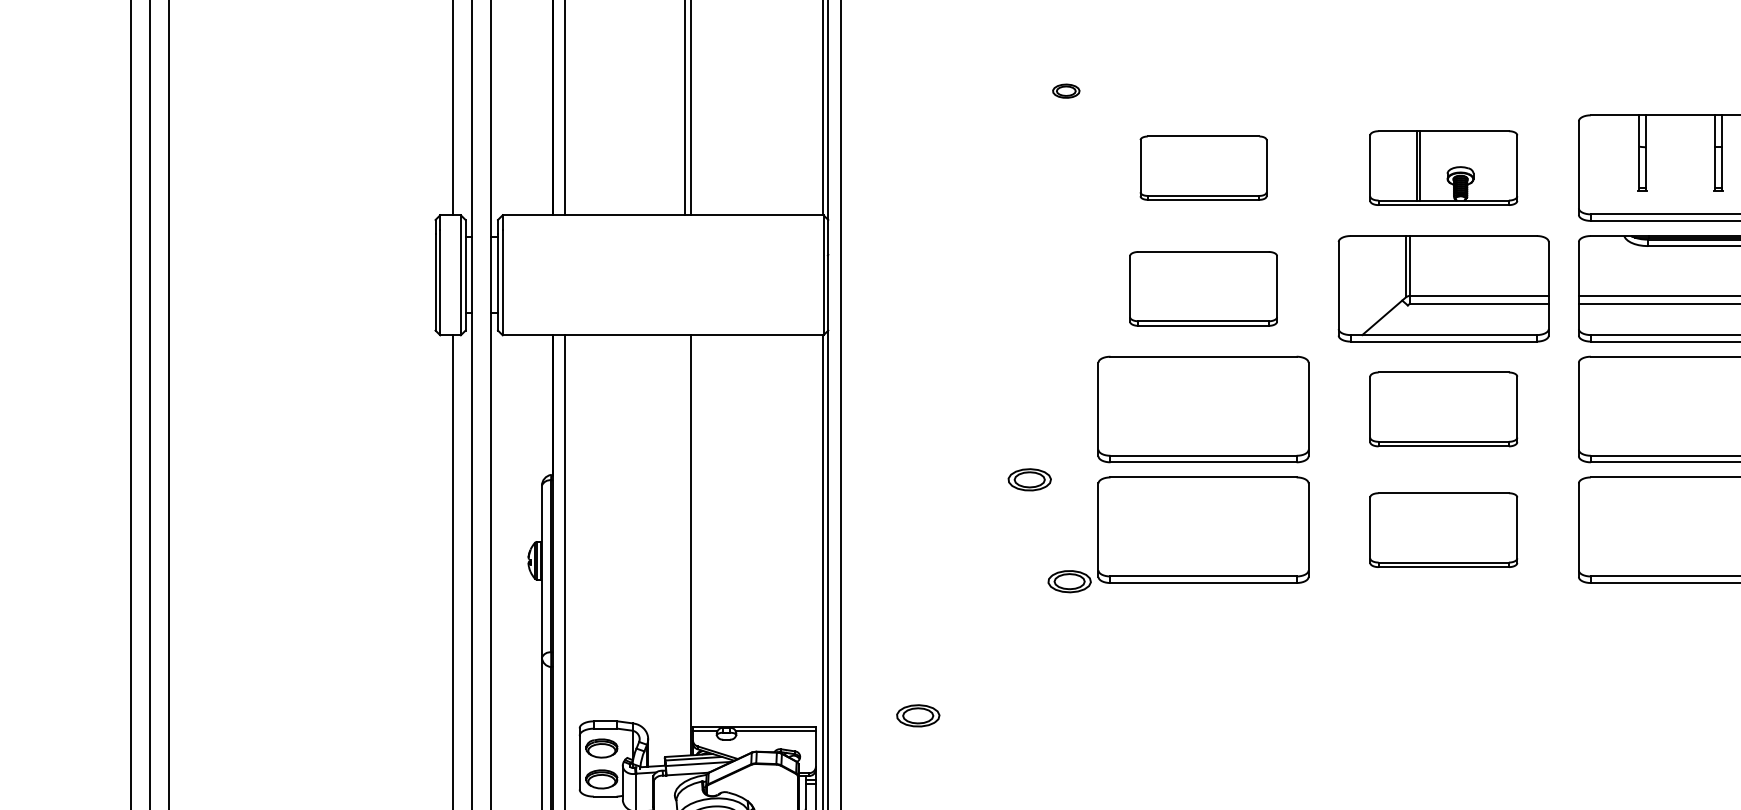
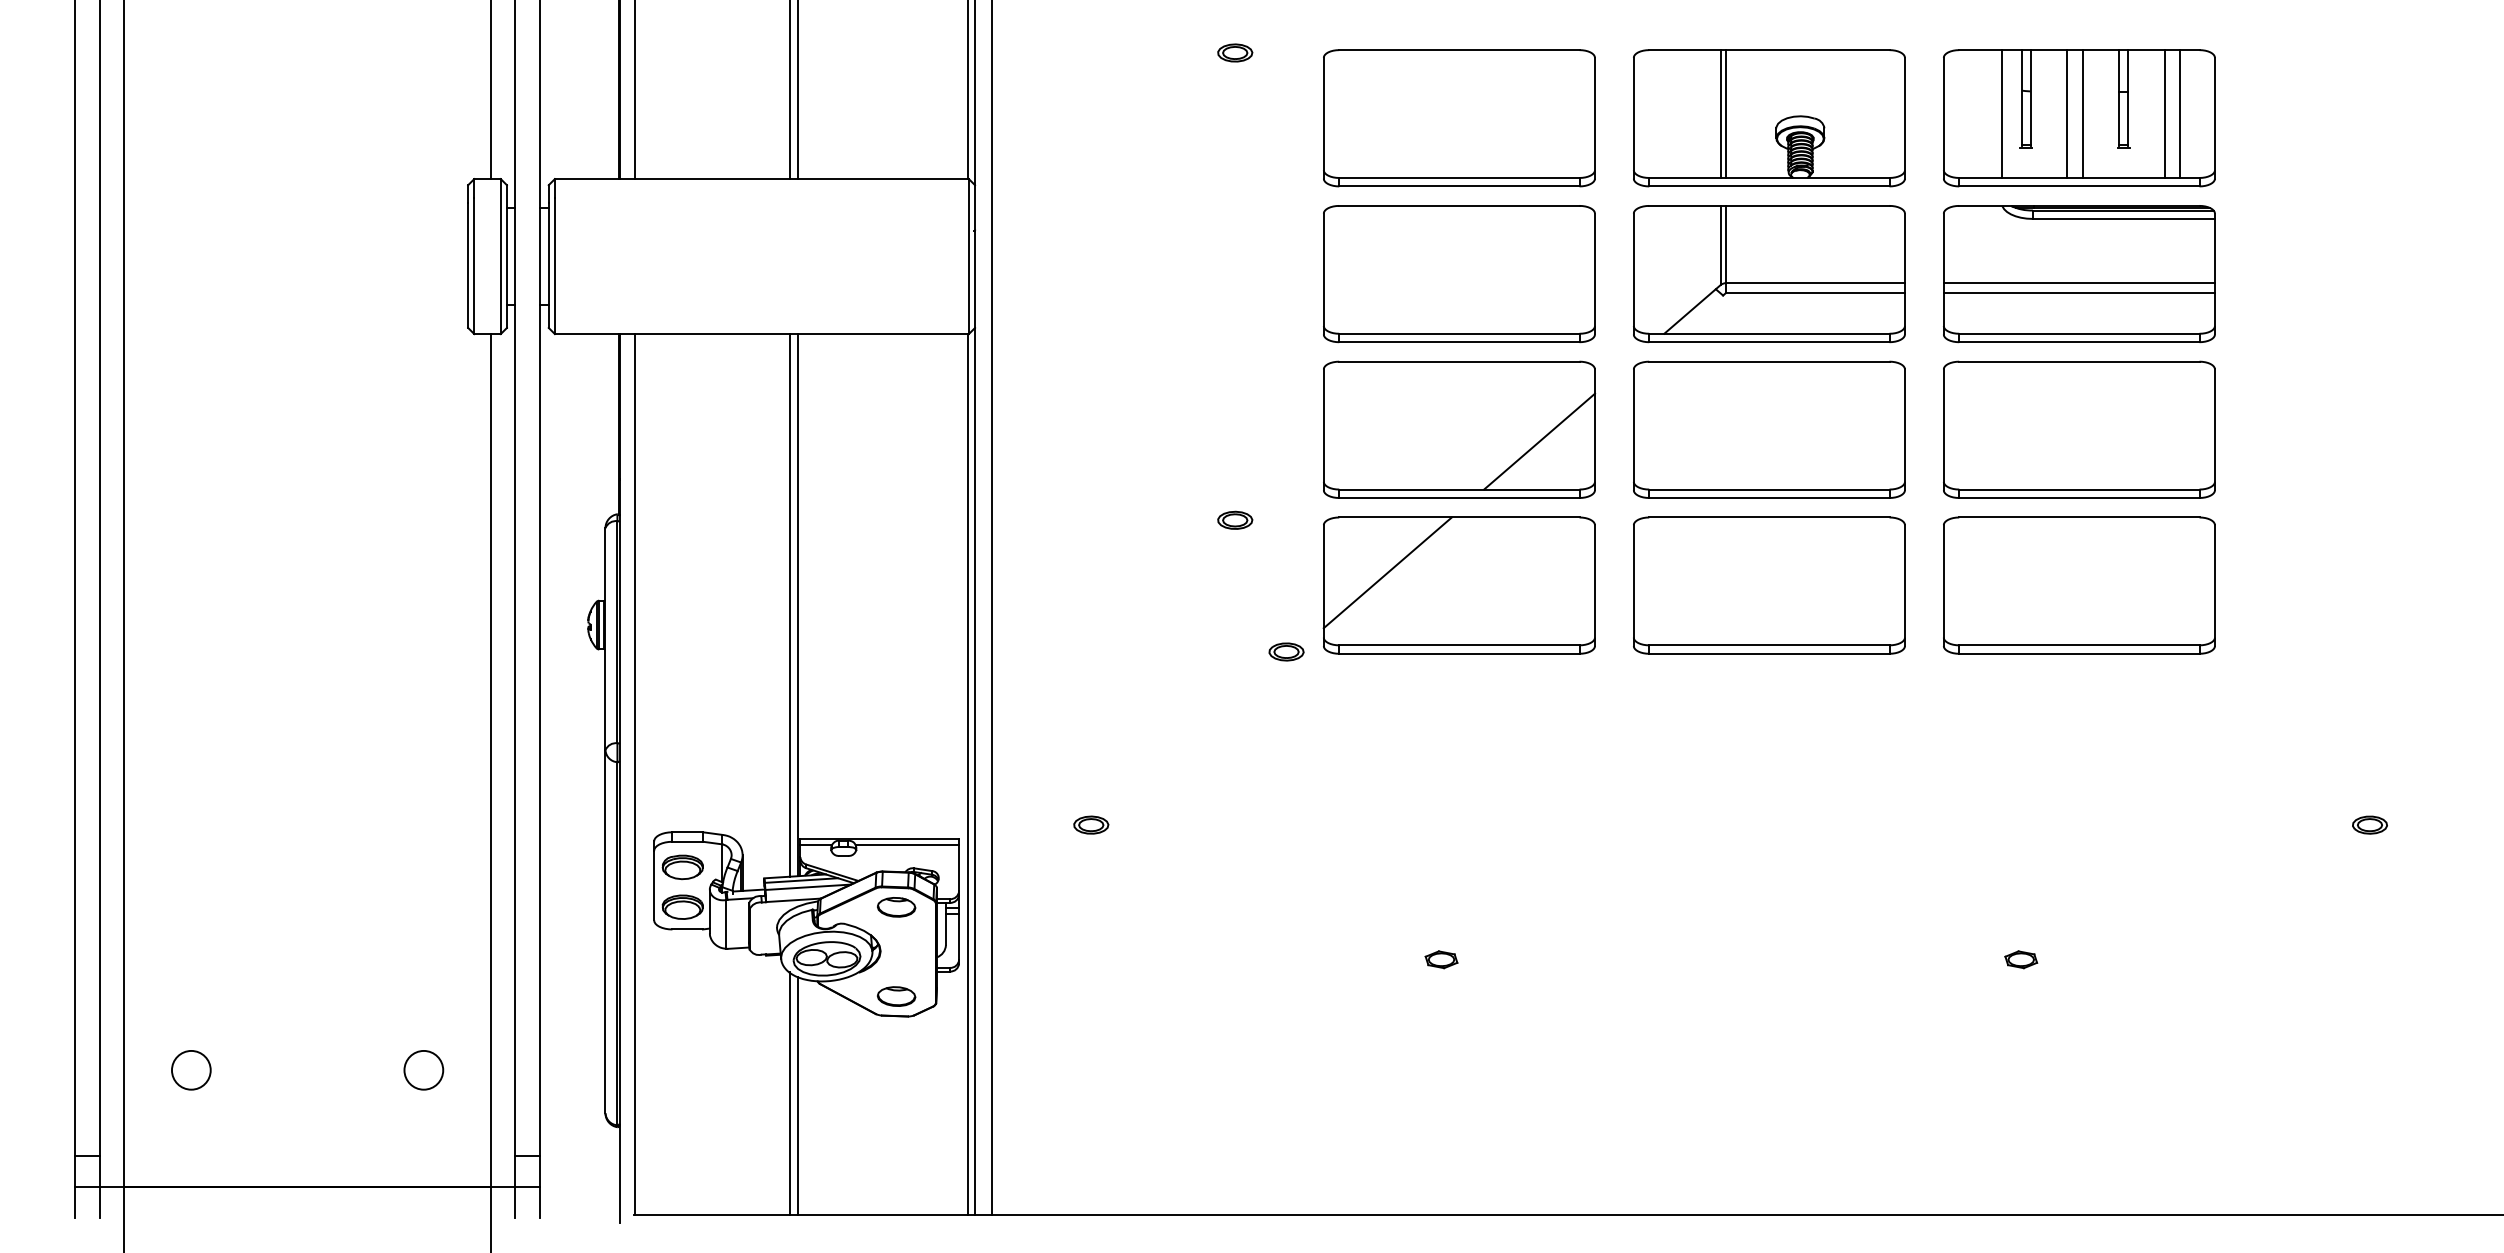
part: (1066, 90) -> (1235, 52), moved
line: (1623, 164) -> (2001, 113), added
line: (1674, 164) -> (2067, 113), added
line: (1686, 164) -> (2082, 113), added
part: (1203, 168) -> (1459, 118), size x1.67
part: (1443, 168) -> (1769, 118), size x1.43
part: (1203, 289) -> (1459, 274), size x1.43
part: (1443, 409) -> (1769, 429), size x1.43
line: (1265, 418) -> (1539, 441), added
part: (1030, 478) -> (1235, 519), size x0.62
line: (1147, 520) -> (1387, 572), added
part: (1443, 530) -> (1769, 585), size x1.43
line: (684, 545) -> (789, 605), added
part: (1069, 581) -> (1286, 651), size x0.62
part: (918, 715) -> (1091, 824), size x0.62
part: (767, 779) -> (896, 907), added

